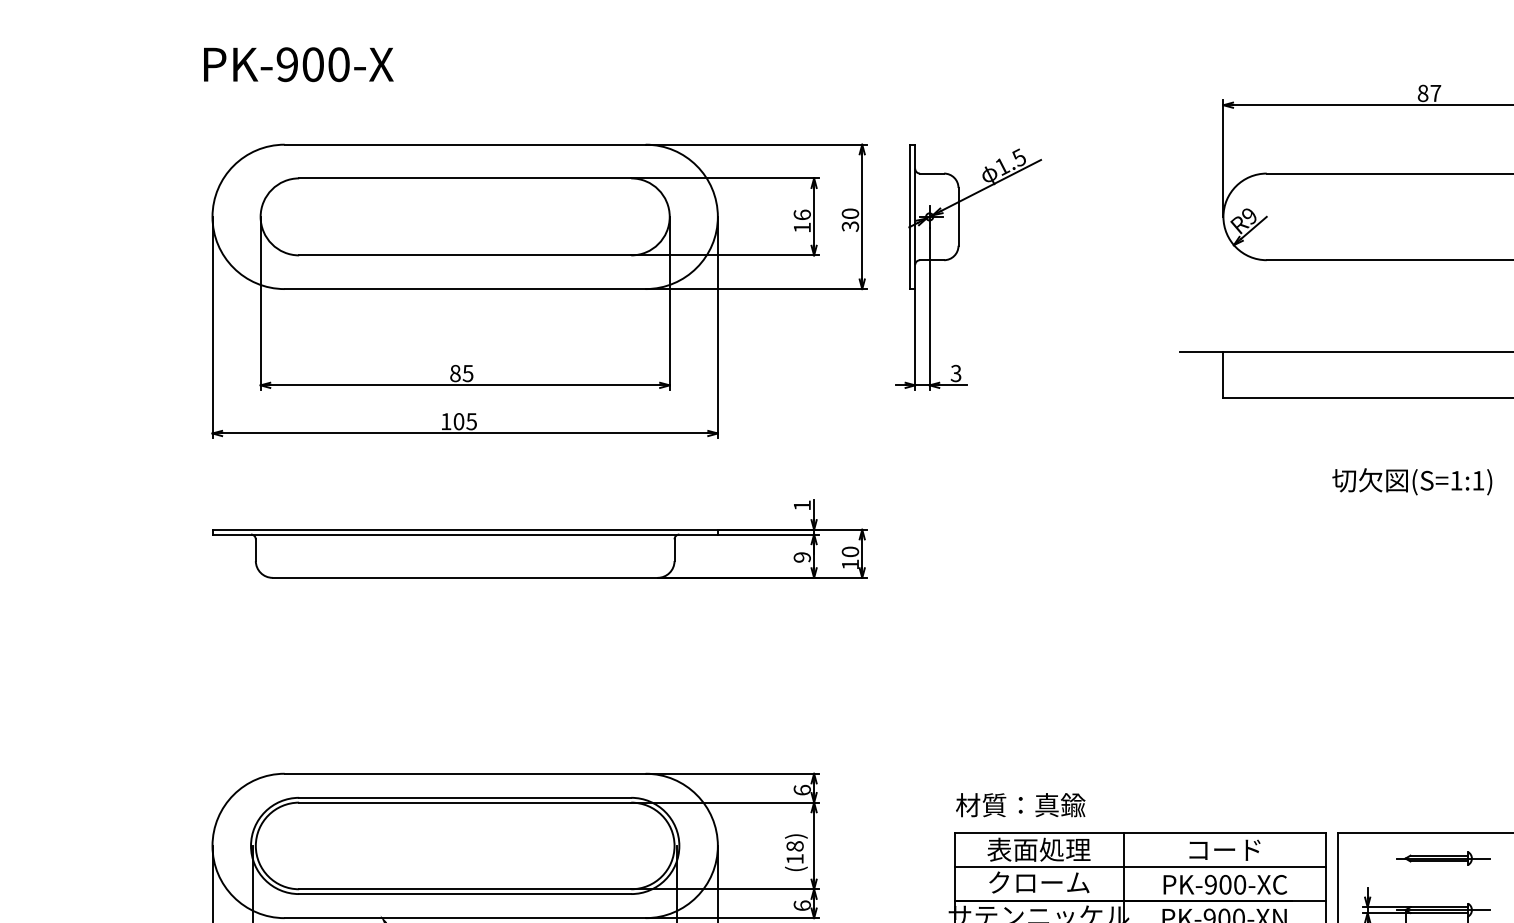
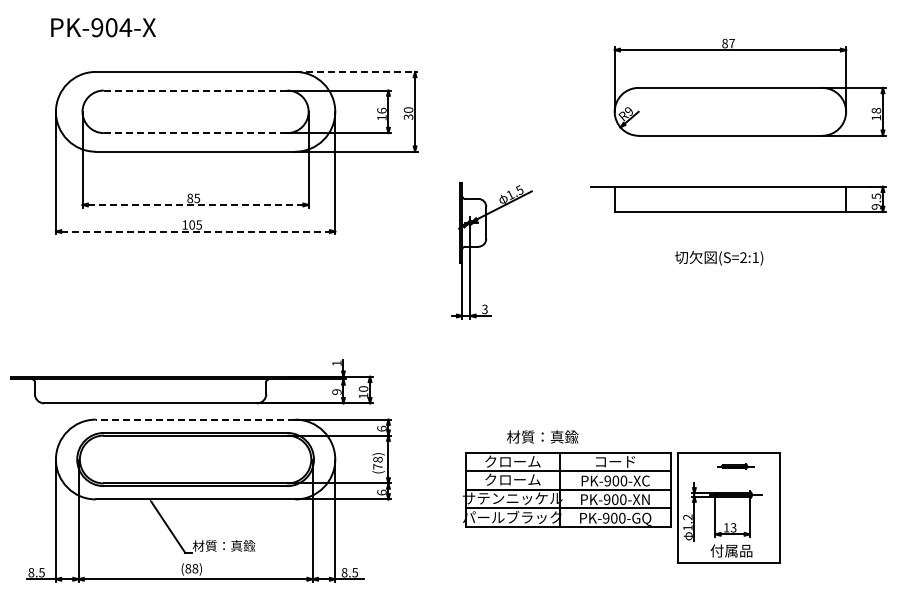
text: (338, 64) -> (125, 27), PK-900-X -> PK-904-X
line: (758, 143) -> (357, 71), solid -> dashed
line: (464, 178) -> (195, 90), solid -> dashed
line: (464, 256) -> (195, 133), solid -> dashed
part: (957, 256) -> (485, 244), moved
line: (464, 384) -> (195, 204), solid -> dashed
line: (466, 433) -> (196, 231), solid -> dashed
text: (1456, 480) -> (743, 257), (S=1:1) -> (S=2:1)
part: (539, 538) -> (191, 381), moved
line: (464, 773) -> (195, 419), solid -> dashed
text: (1020, 804) -> (542, 436), moved
text: (1038, 849) -> (512, 461), 表面処理 -> クローム
text: (794, 858) -> (377, 466), (18) -> (78)
part: (1441, 858) -> (735, 466), size x0.7

